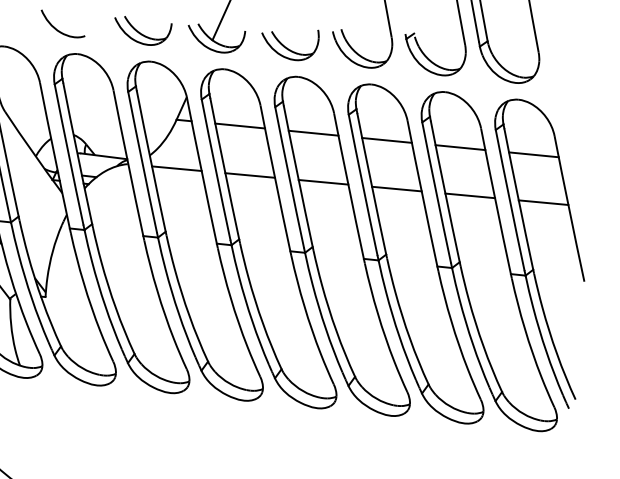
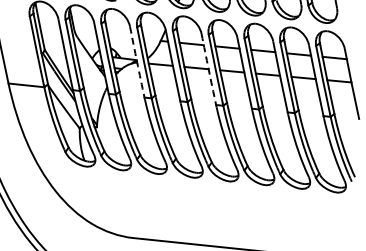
arc: (128, 163) -> (137, 62), solid -> dashed
arc: (274, 178) -> (208, 69), solid -> dashed

